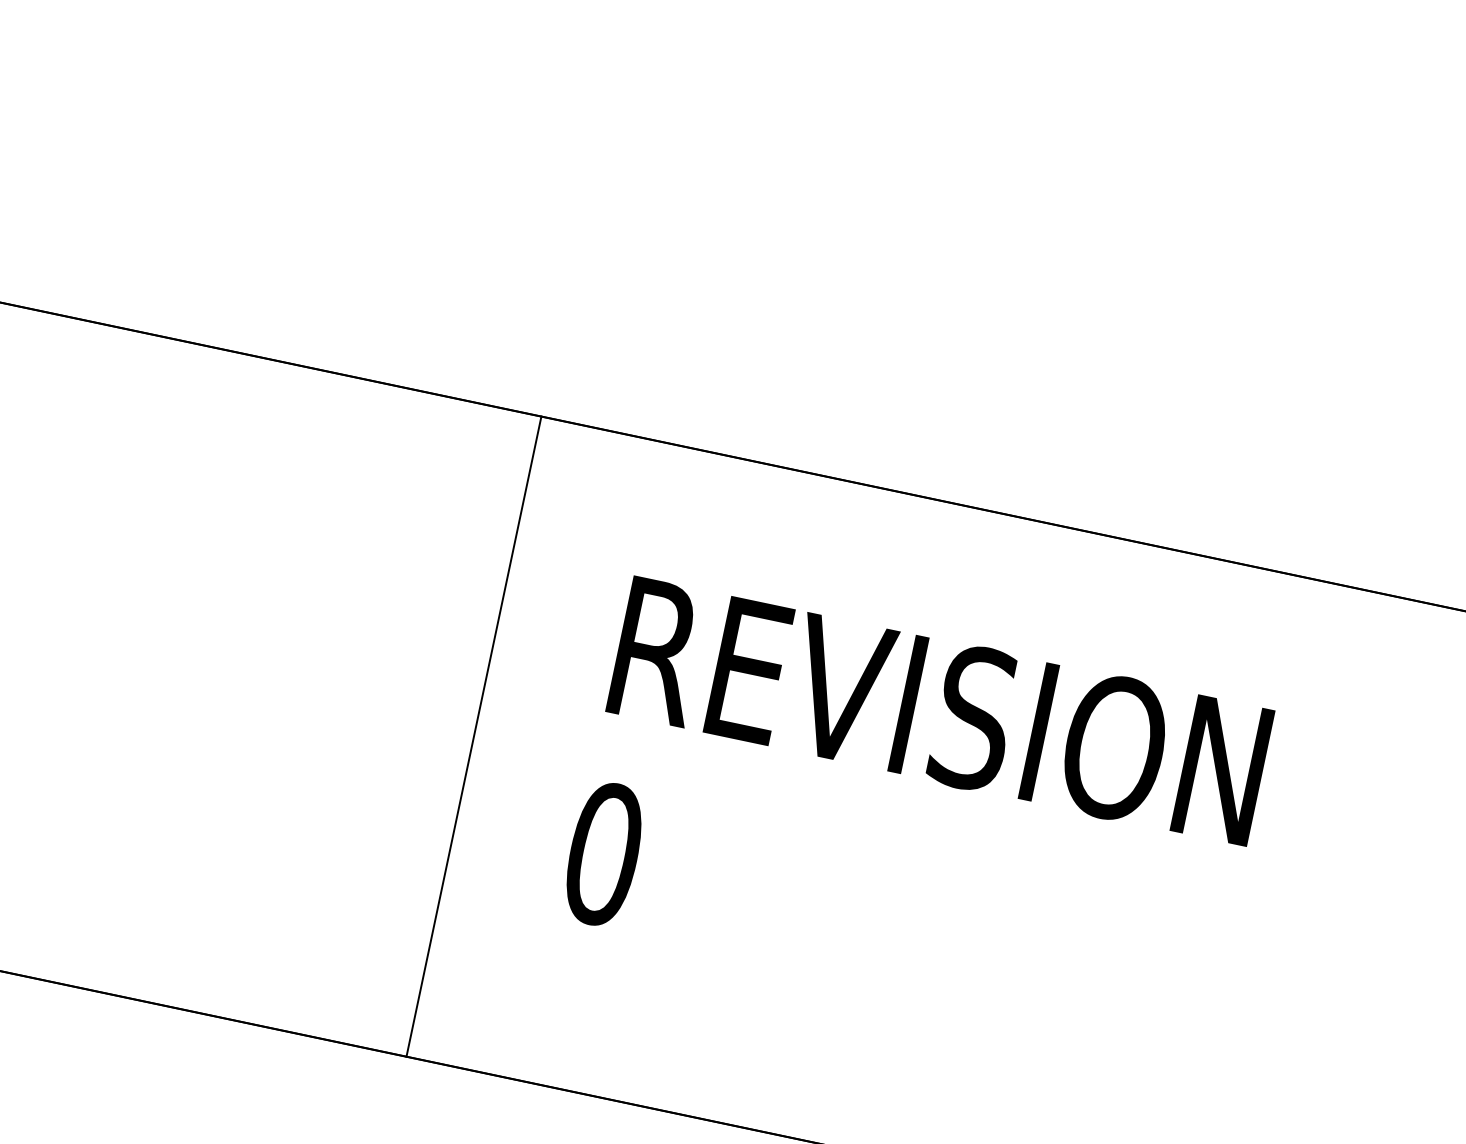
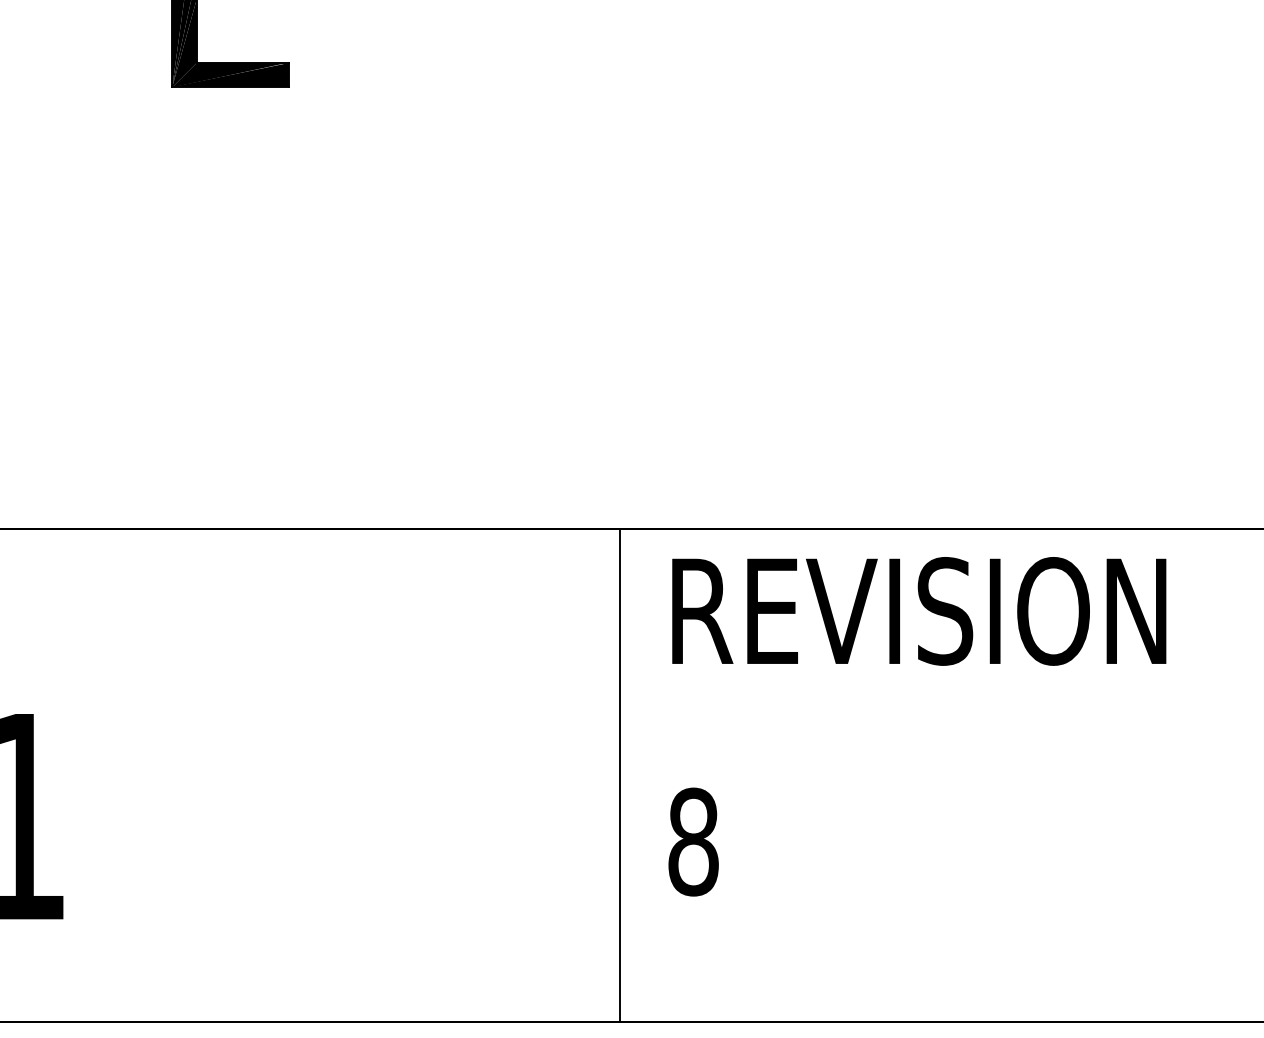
text: (940, 711) -> (919, 611), moved
line: (473, 736) -> (619, 775), moved
text: (603, 854) -> (693, 842), 0 -> 8

